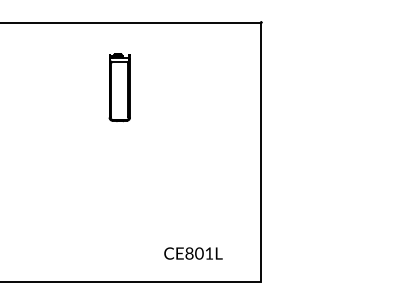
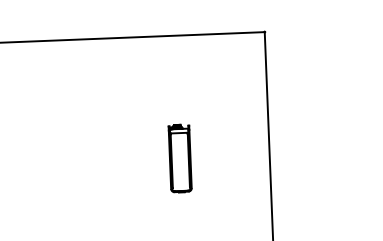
part: (119, 87) -> (179, 158), moved

